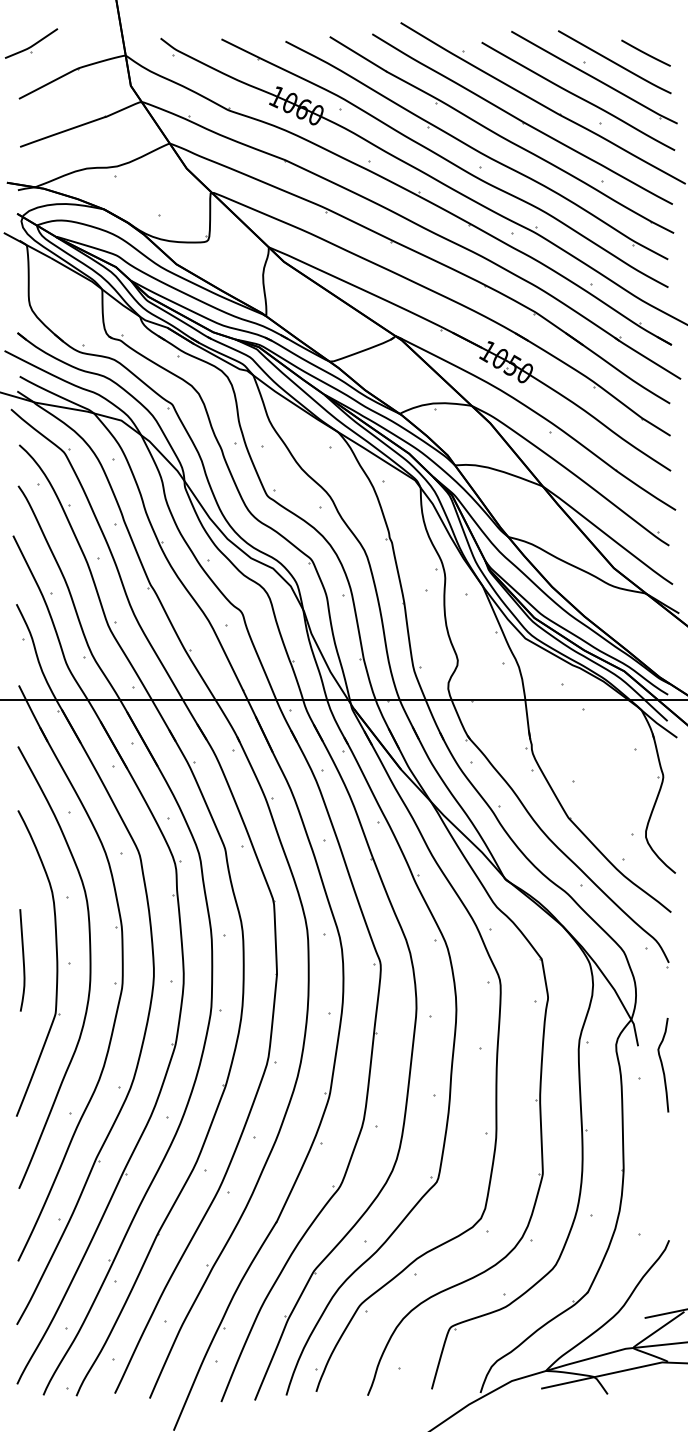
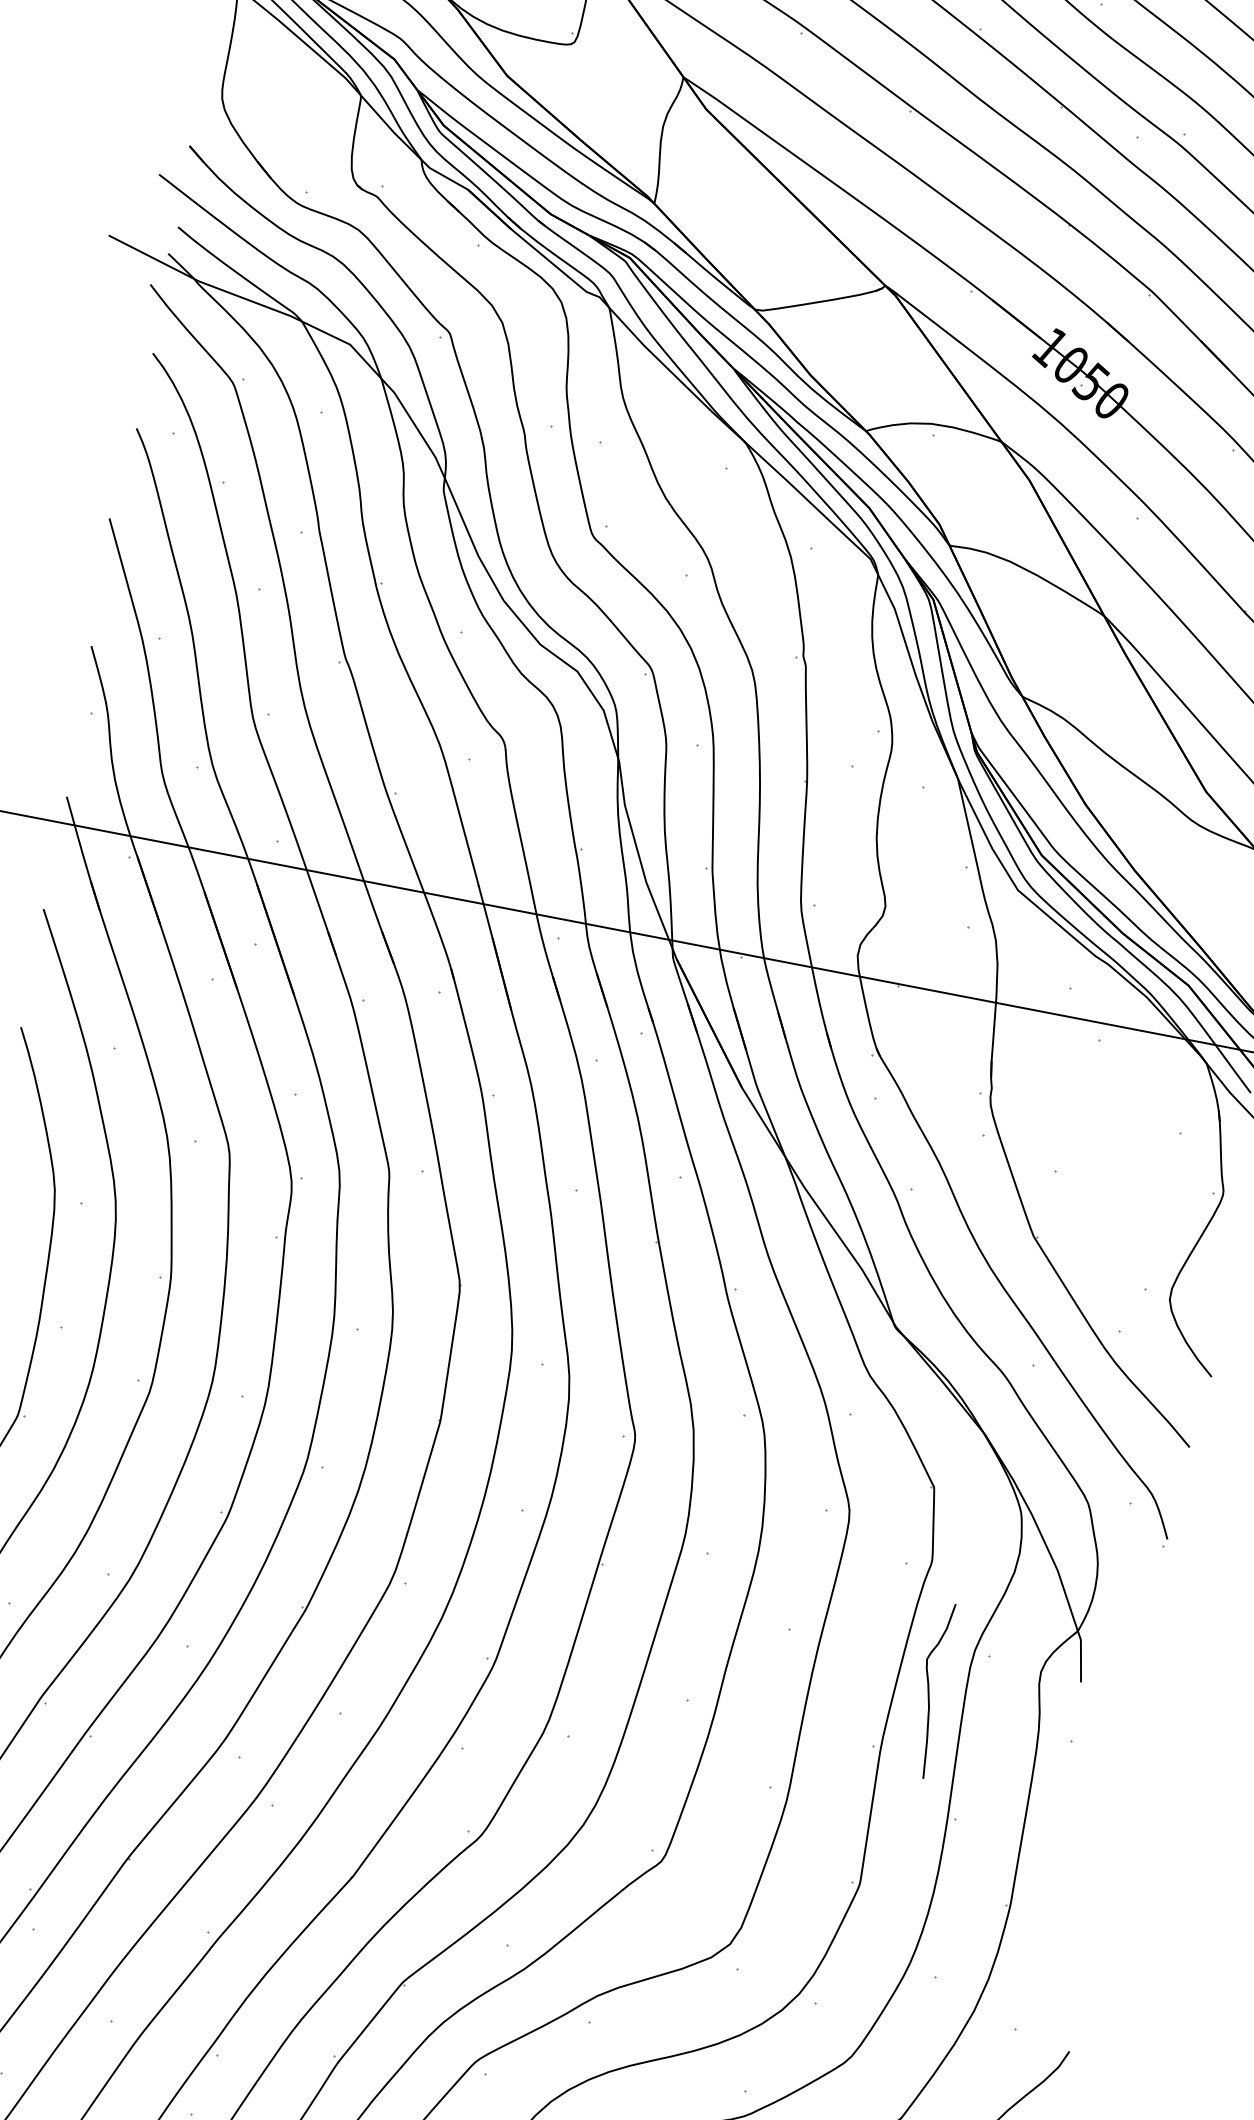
curve: (662, 1064) -> (929, 1688), moved

